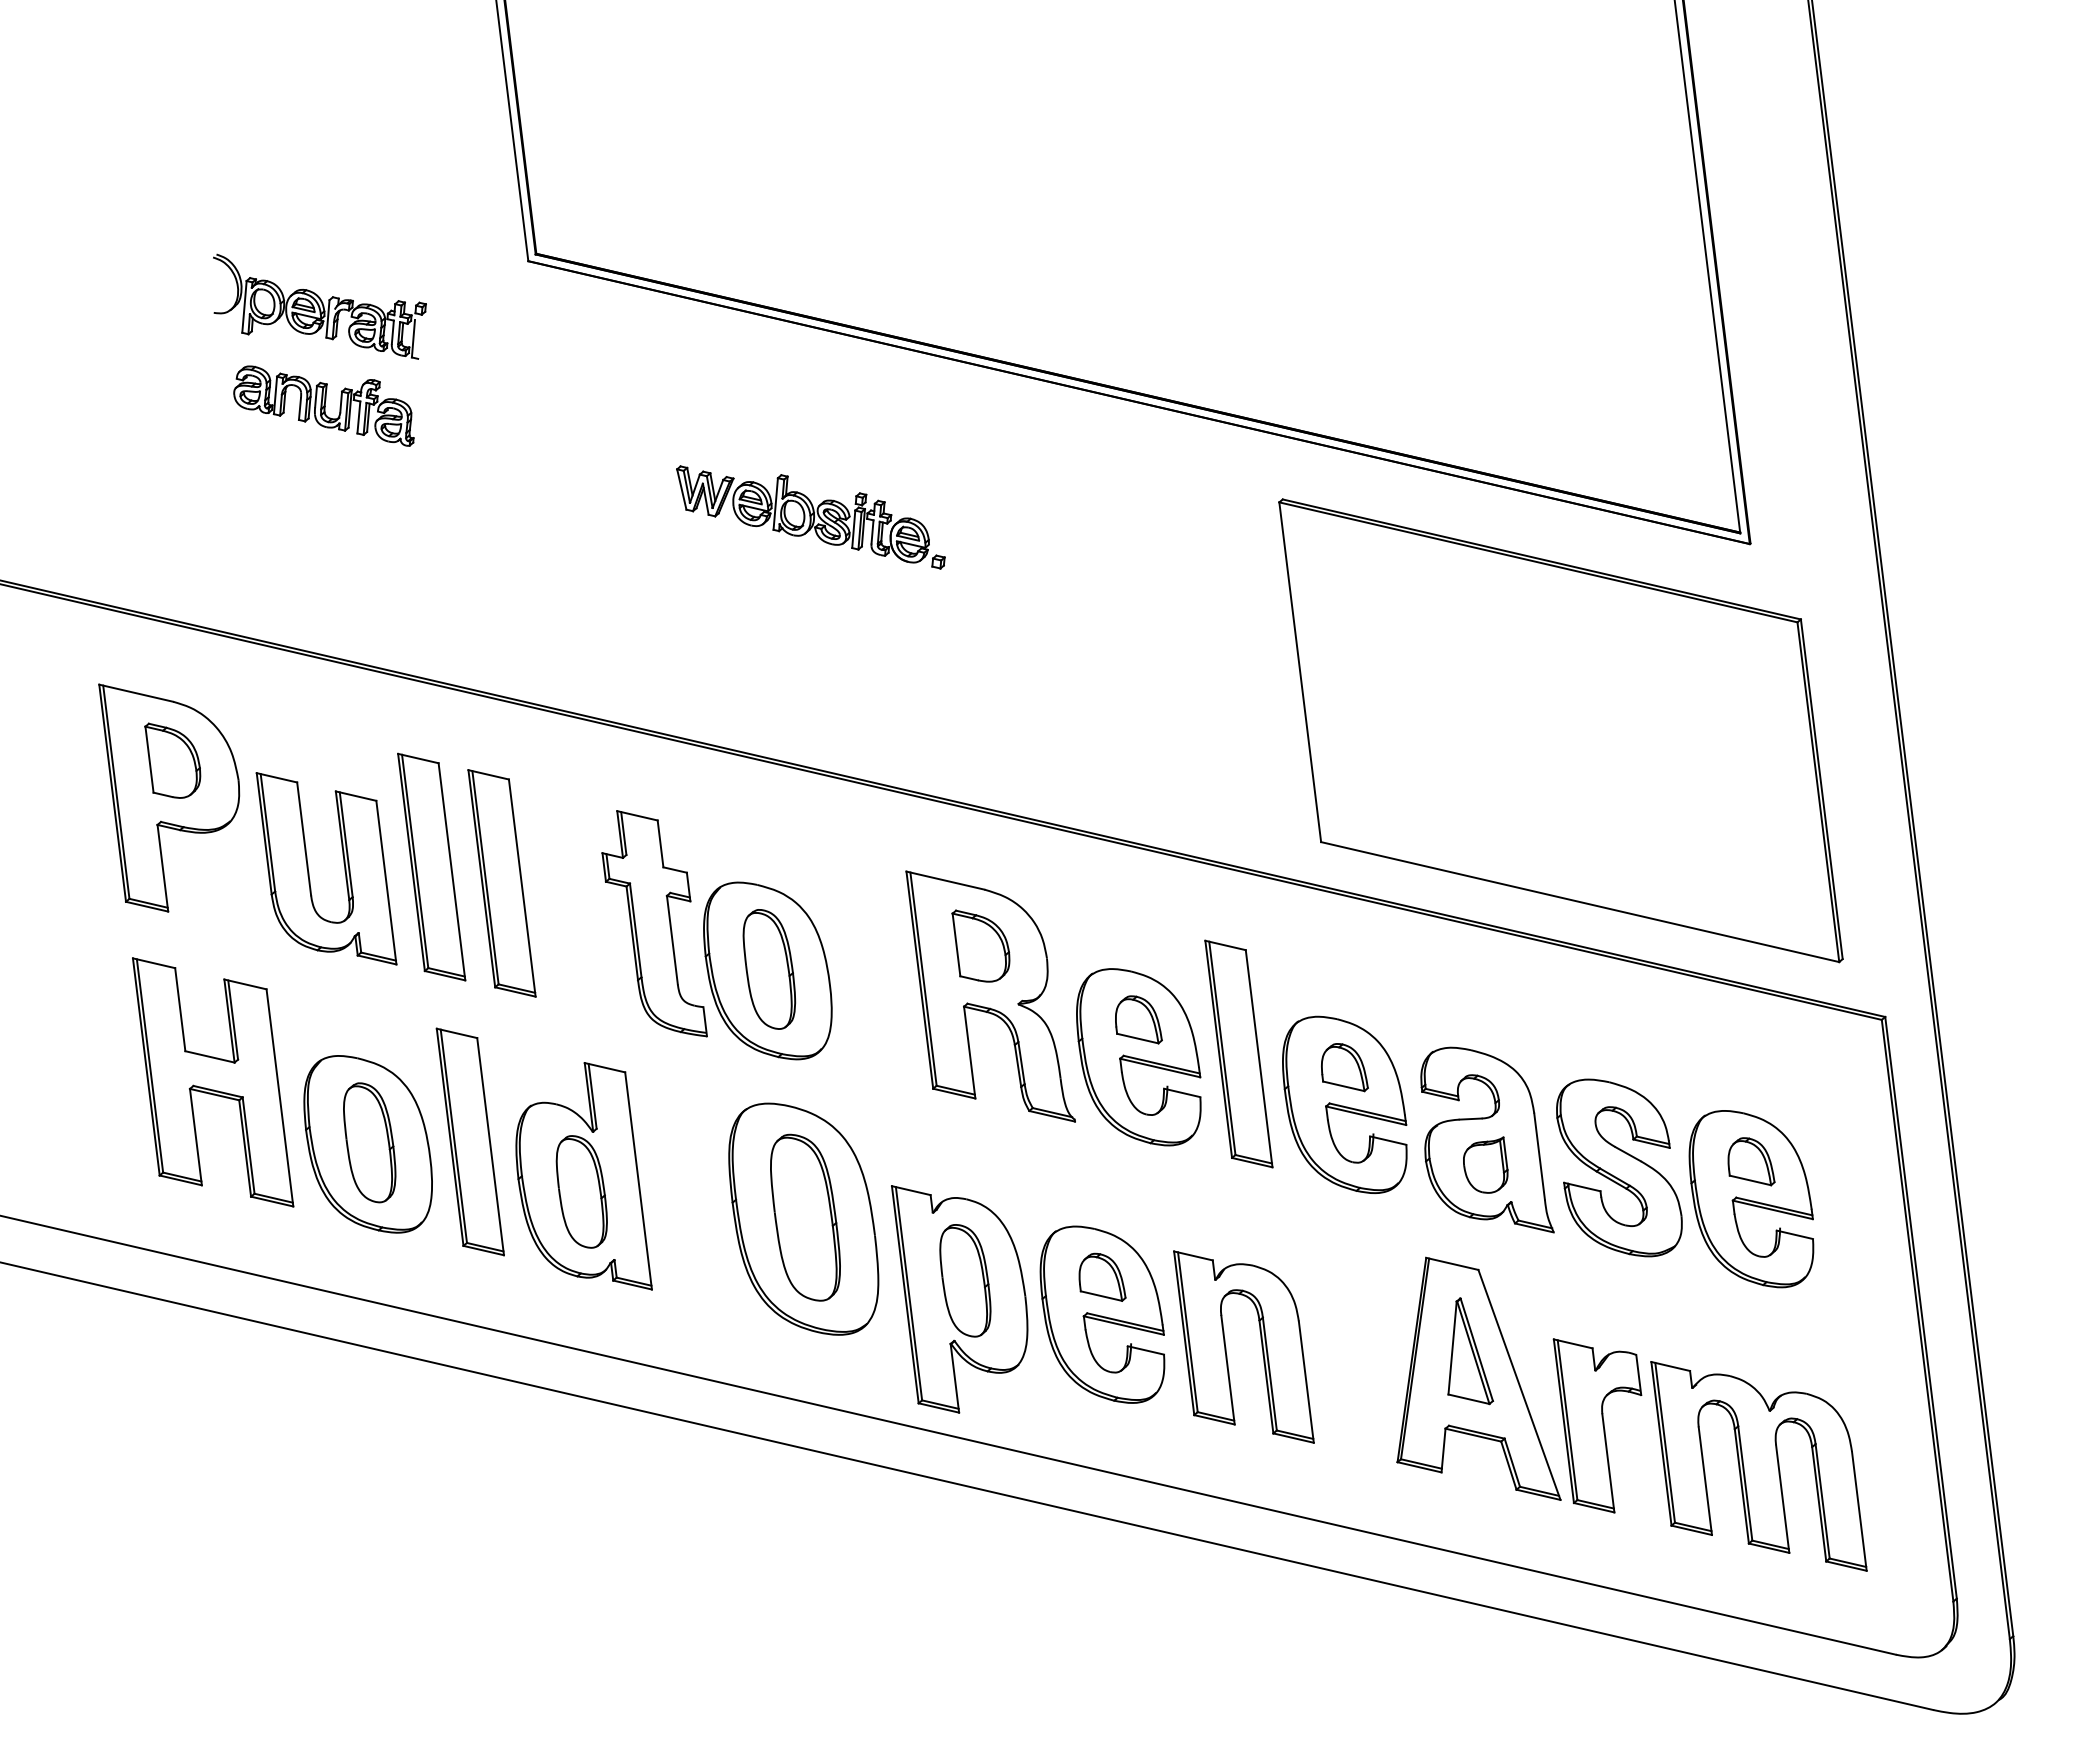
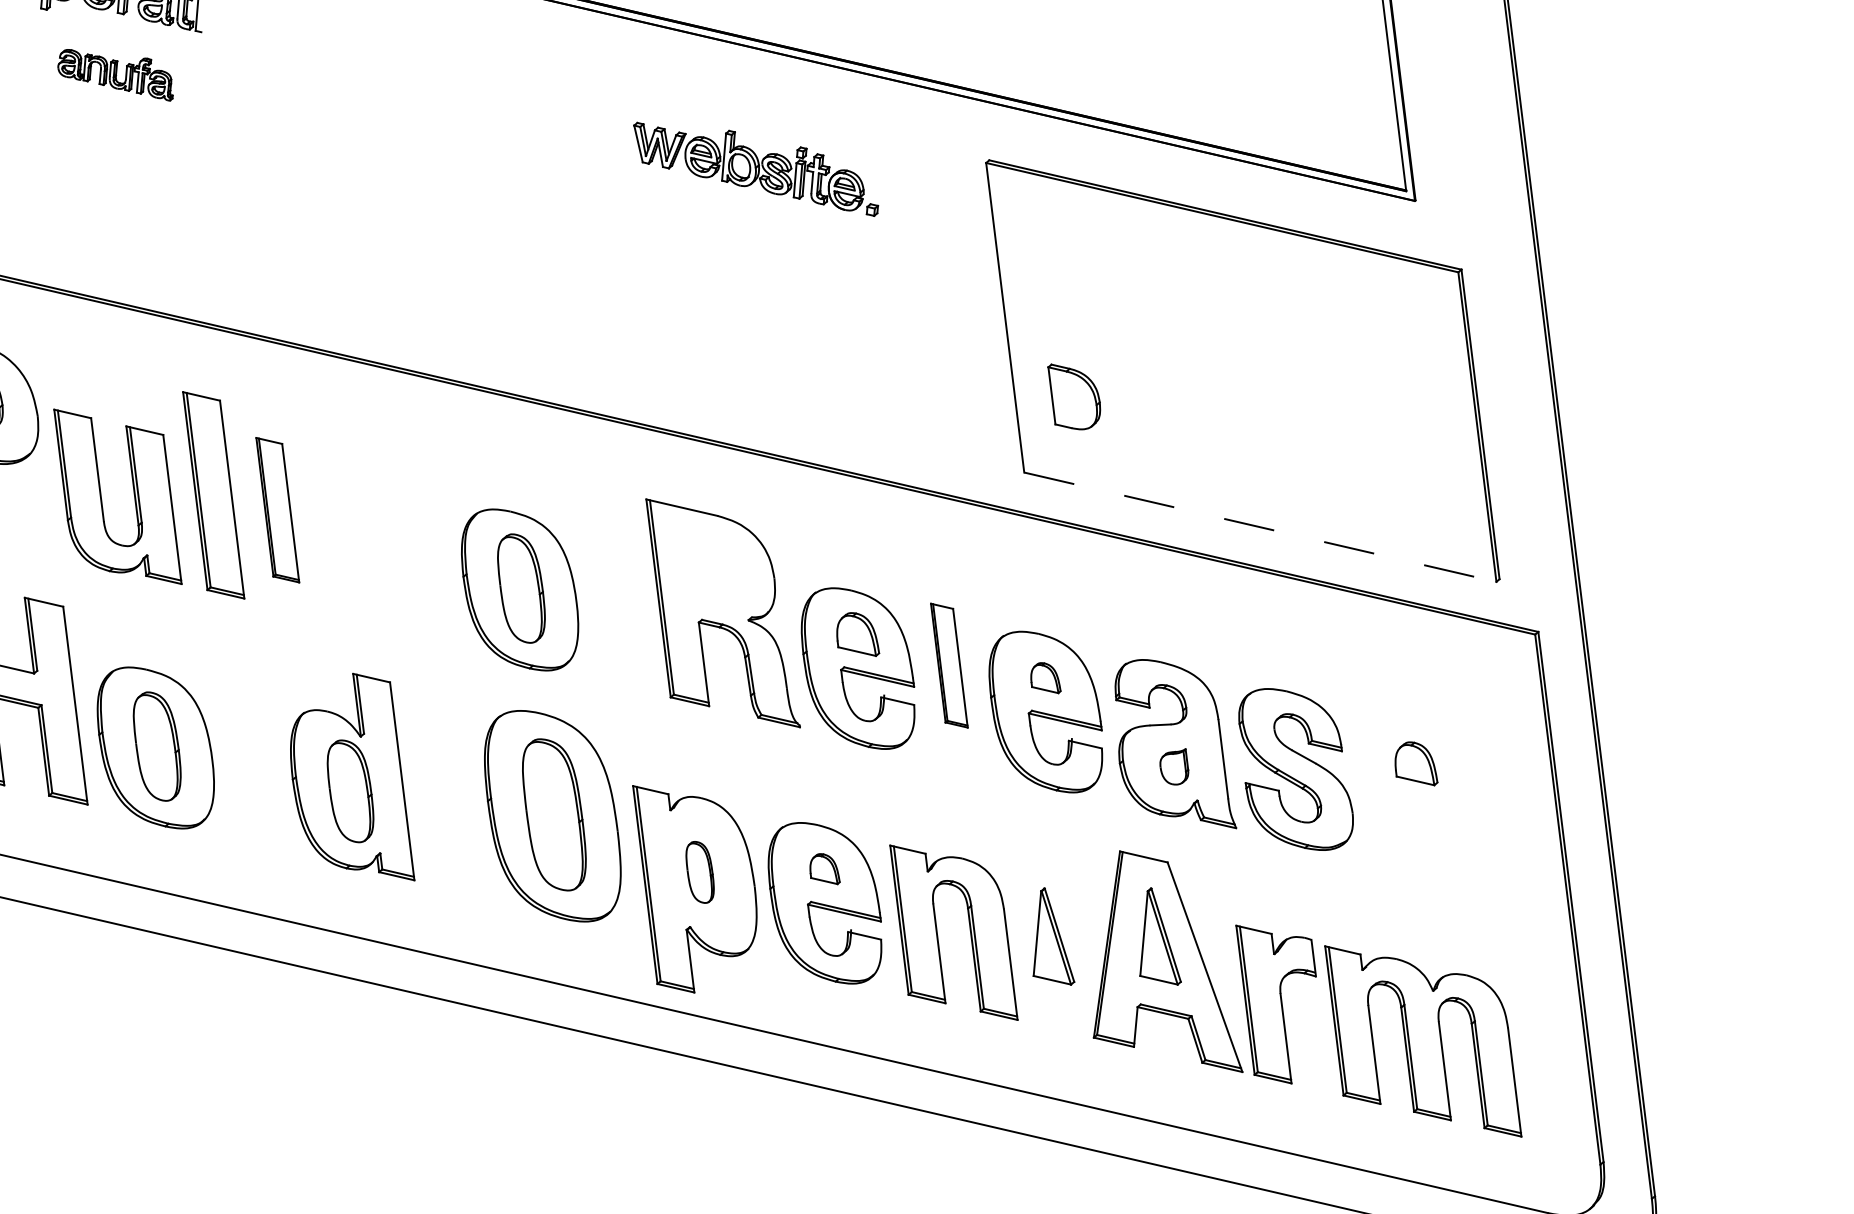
part: (323, 405) -> (115, 74), size x0.7
part: (810, 517) -> (755, 169), moved
part: (501, 883) -> (277, 510), size x0.7
line: (1580, 902) -> (1260, 527), solid -> dashed
part: (654, 923) -> (416, 546), removed
part: (980, 945) -> (1073, 396), moved
part: (1238, 1053) -> (948, 665), size x0.6
part: (1344, 1067) -> (1045, 677), size x0.7
part: (469, 1141) -> (248, 745), removed
part: (1485, 1164) -> (1174, 766), size x0.7
part: (1751, 1199) -> (1416, 798), removed
part: (1102, 1276) -> (825, 868), size x0.7
part: (965, 1280) -> (700, 872), size x0.6
part: (1353, 1351) -> (1053, 936), added

